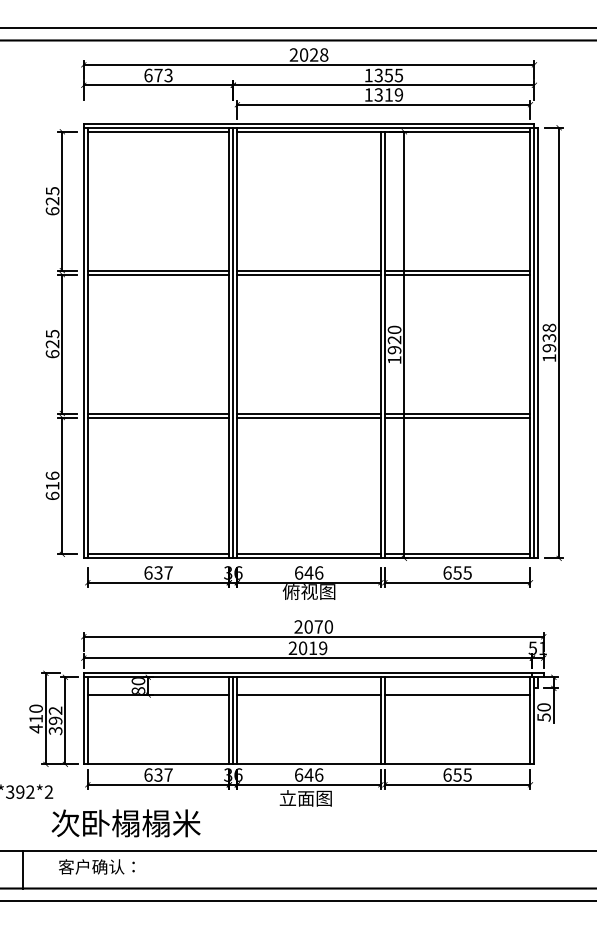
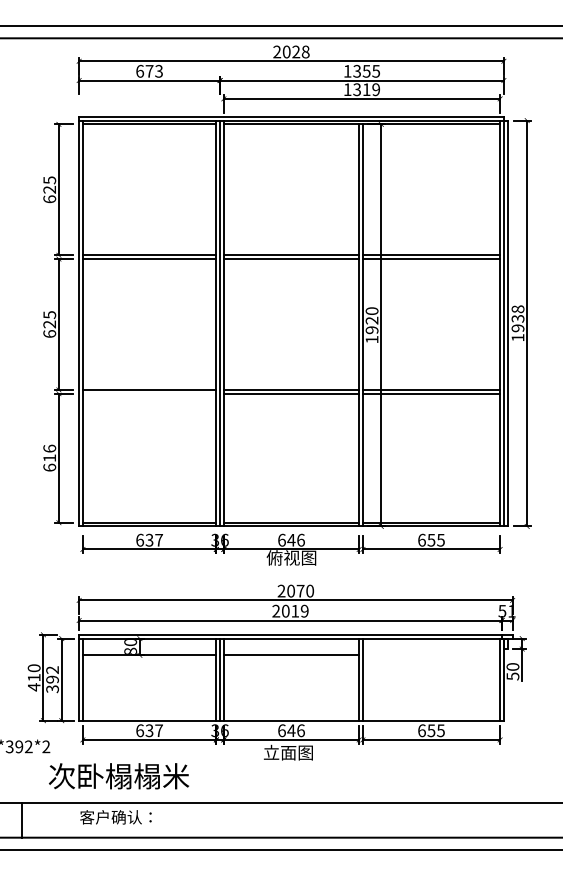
line: (158, 417) -> (149, 393), removed
line: (457, 695) -> (431, 655), removed
text: (96, 866) -> (115, 816), moved

